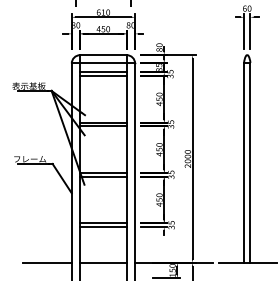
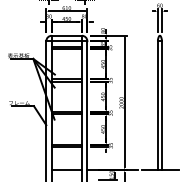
line: (47, 263) -> (30, 170), removed

